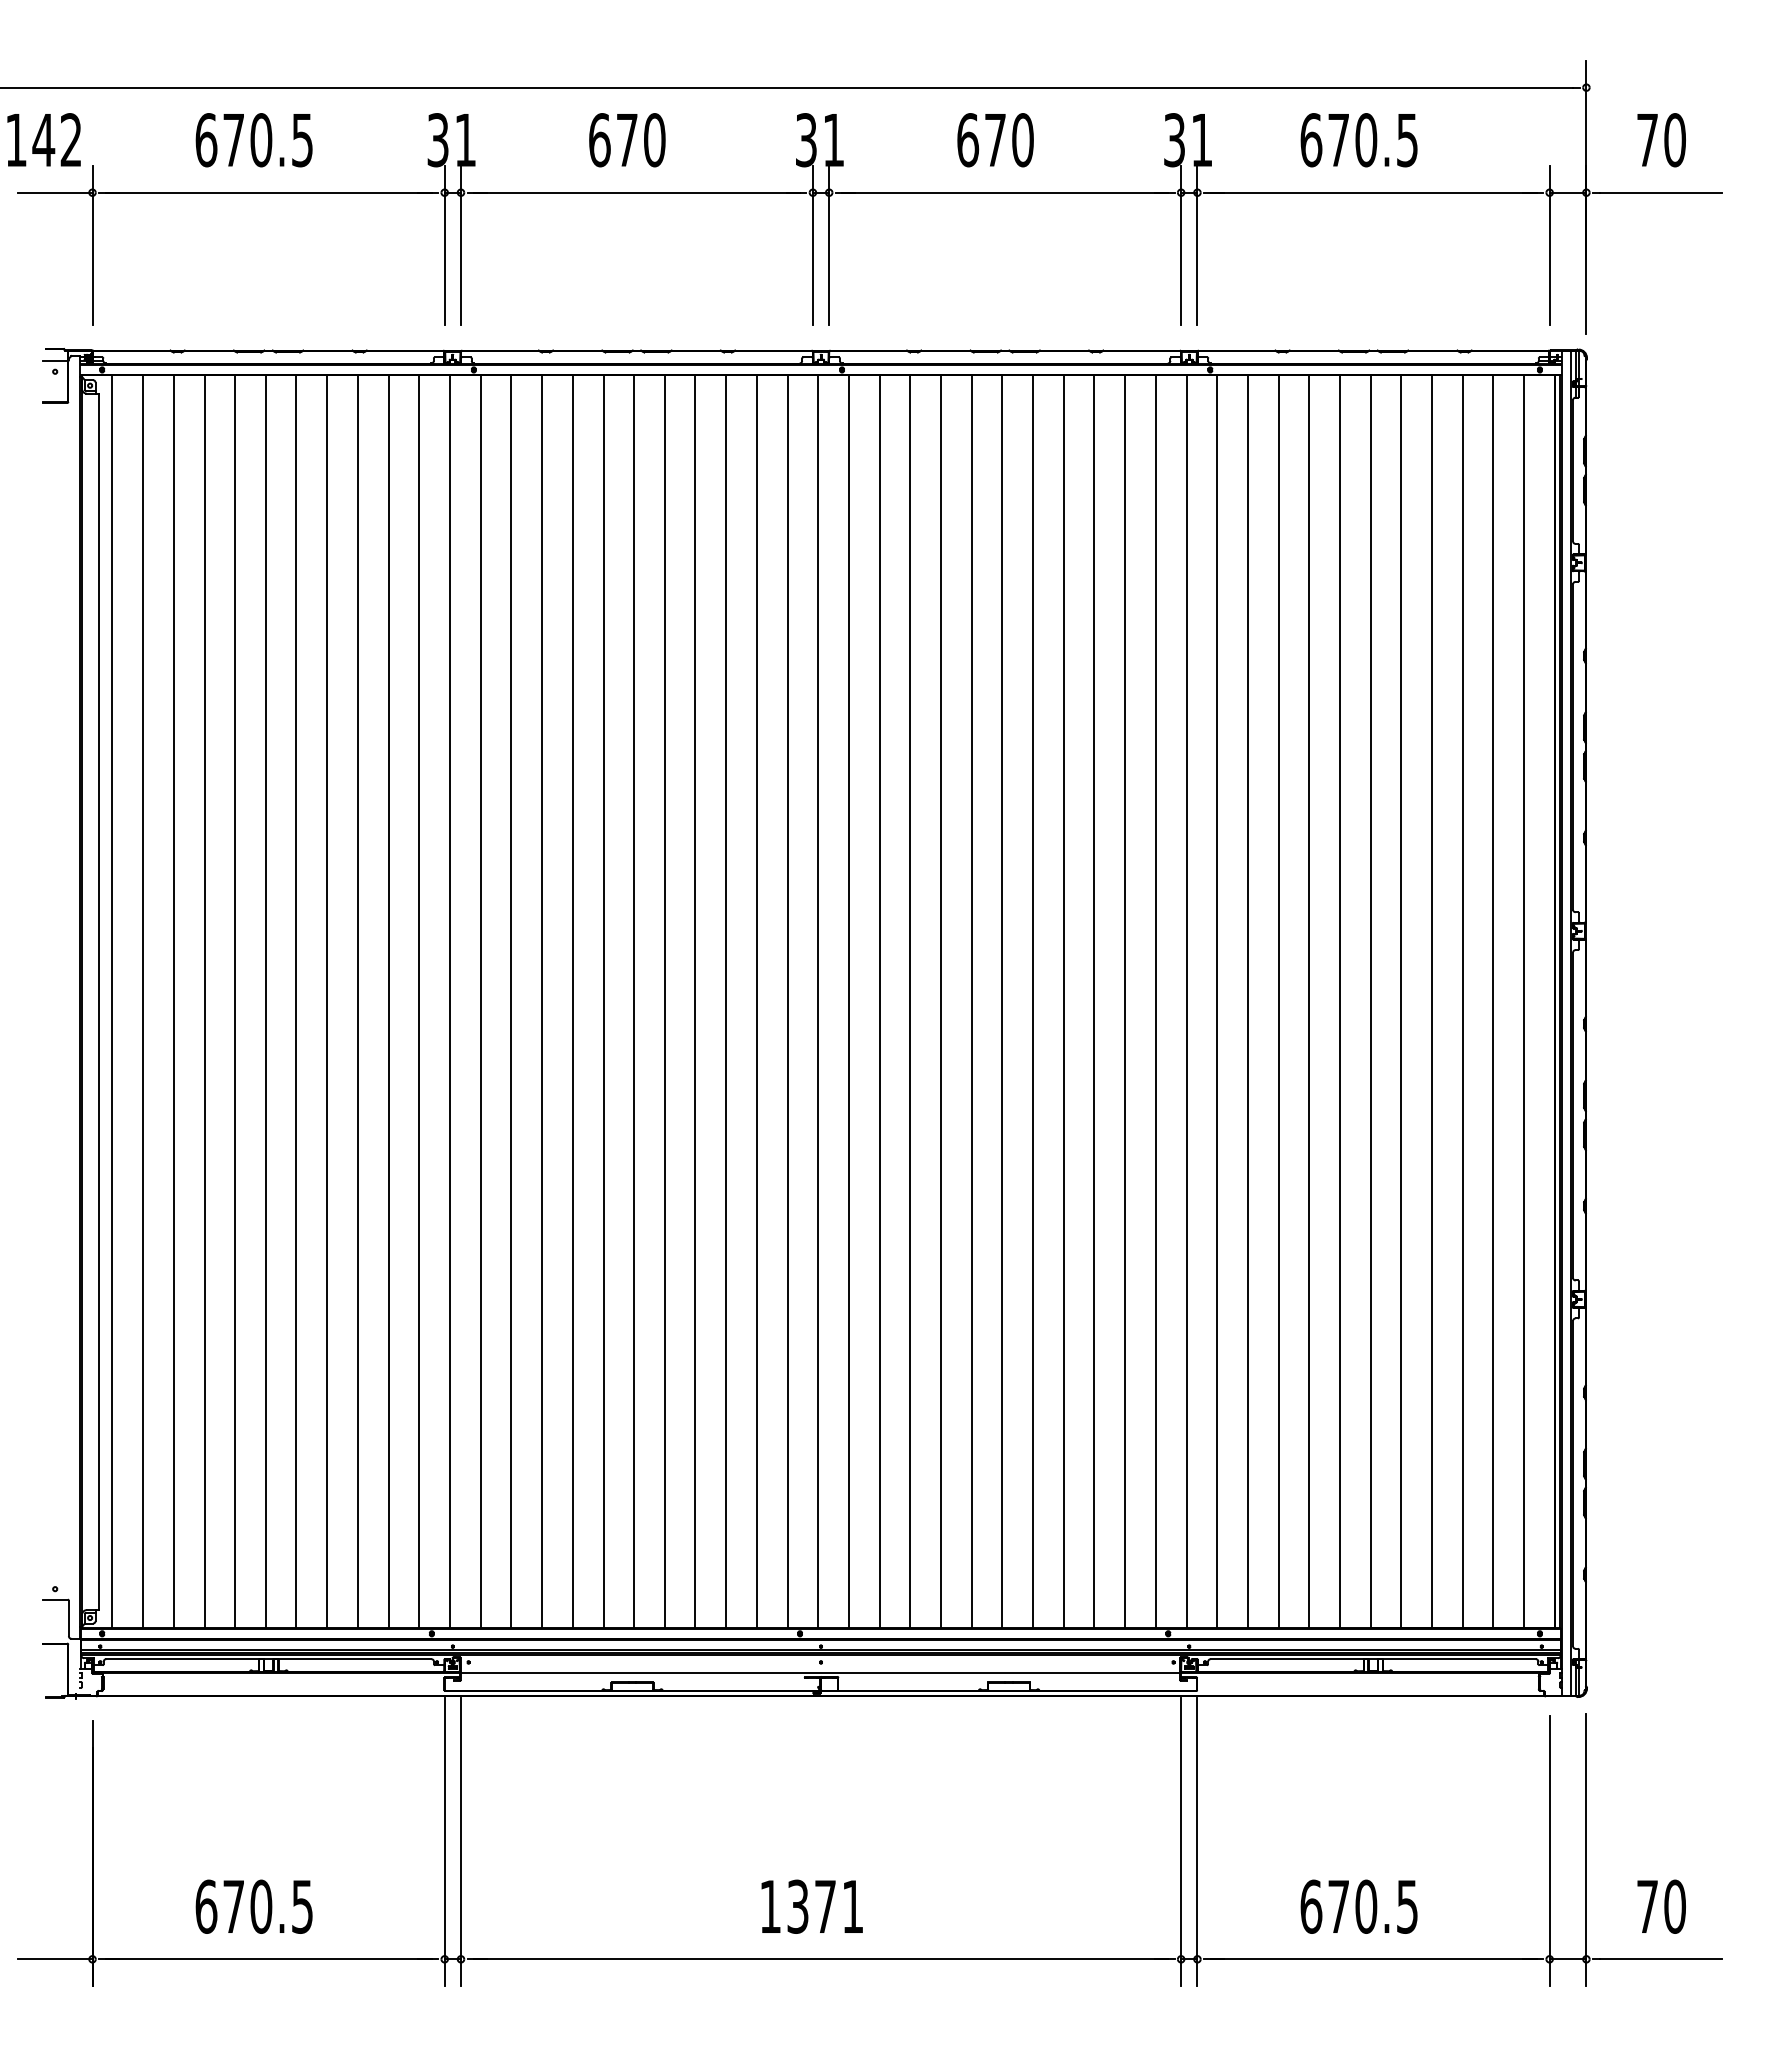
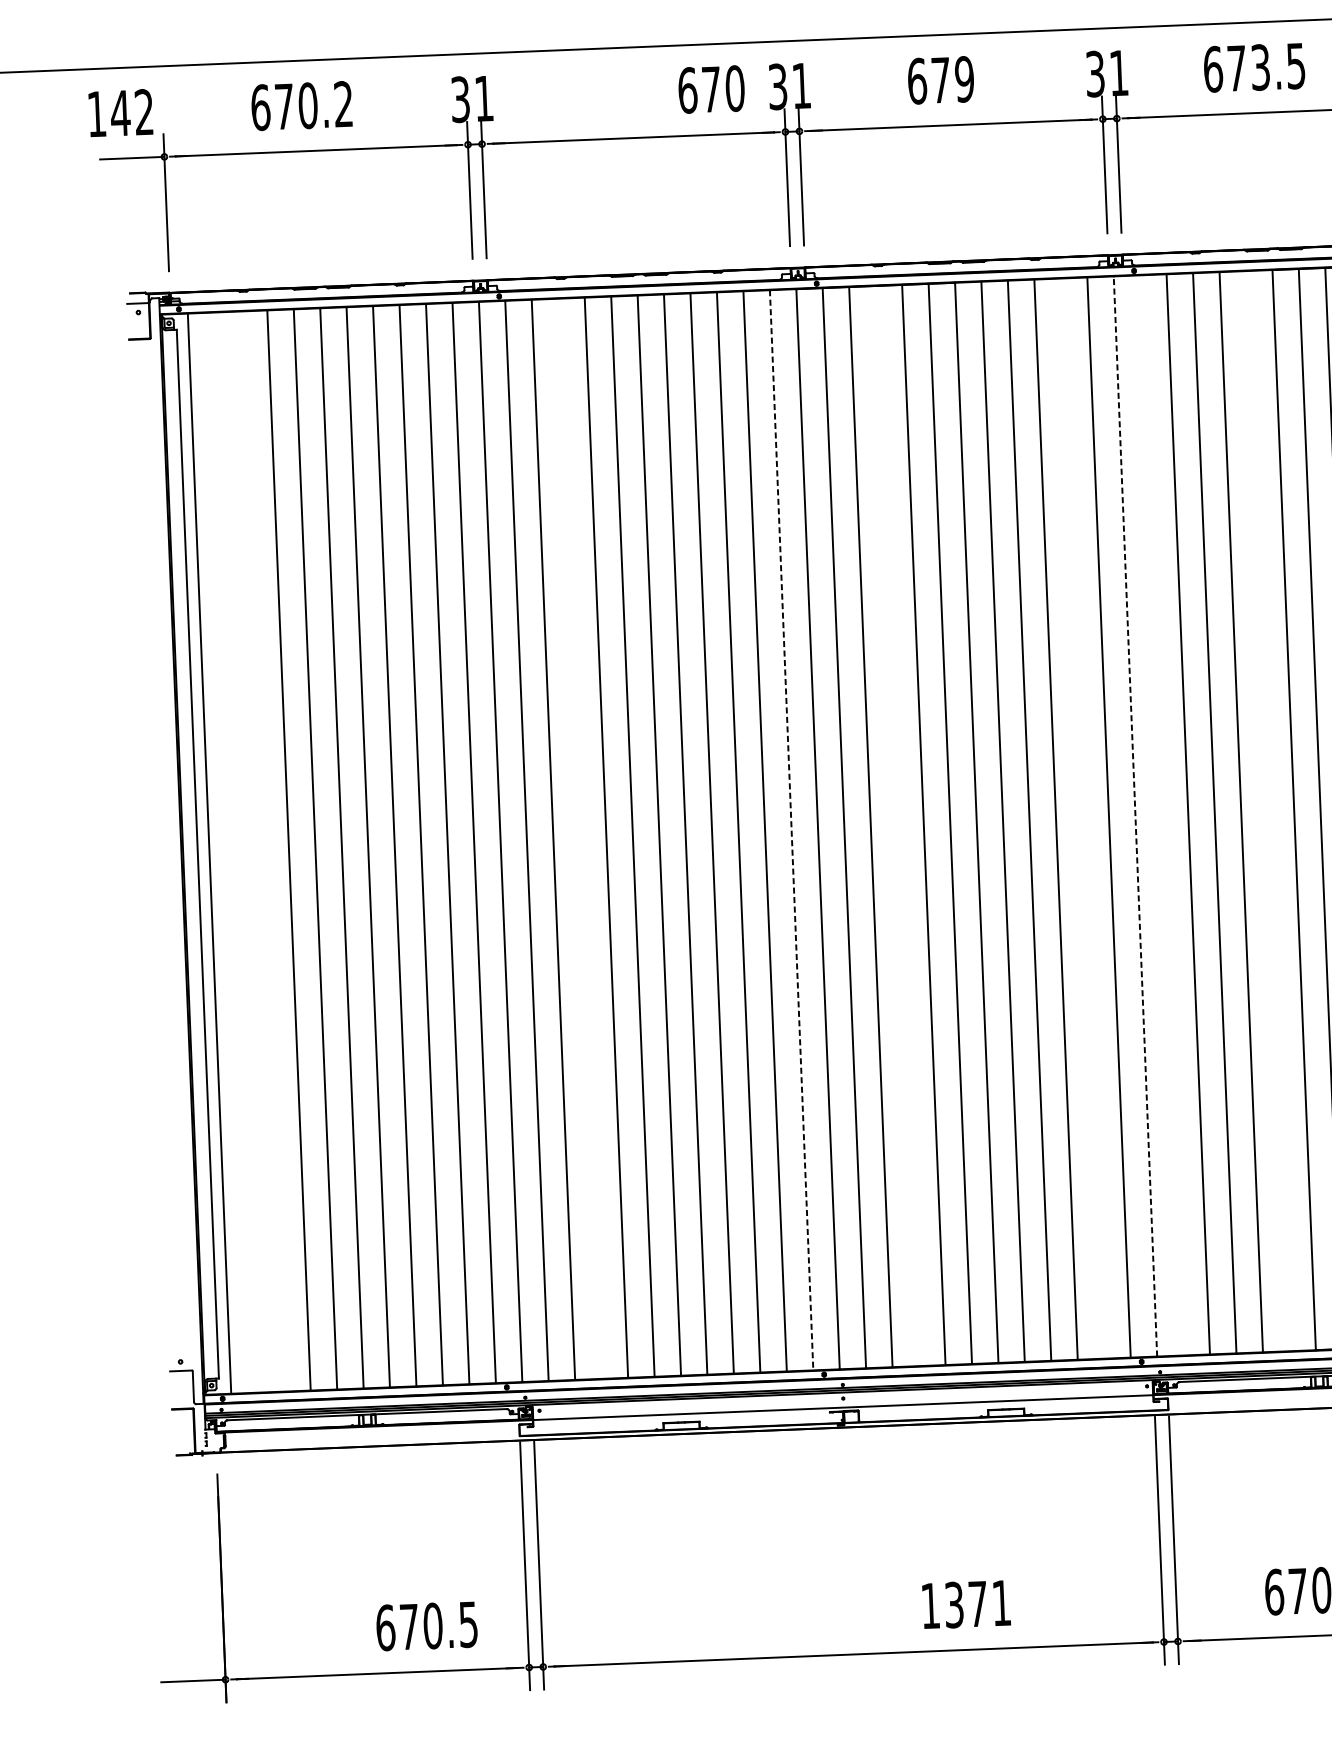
text: (302, 140) -> (343, 104), 670.5 -> 670.2
text: (627, 140) -> (711, 89), moved
text: (1022, 140) -> (964, 79), 670 -> 679
text: (1366, 140) -> (1260, 67), 670.5 -> 673.5
line: (143, 1001) -> (236, 852), removed
line: (173, 1001) -> (262, 851), removed
line: (542, 1001) -> (580, 838), removed
line: (787, 1001) -> (791, 830), solid -> dashed
line: (910, 1001) -> (897, 825), removed
line: (1125, 1001) -> (1082, 818), removed
line: (1186, 1001) -> (1135, 816), solid -> dashed
line: (1217, 1001) -> (1162, 815), removed
line: (1339, 1001) -> (1267, 810), removed
text: (253, 1906) -> (426, 1626), moved
text: (811, 1906) -> (965, 1604), moved

